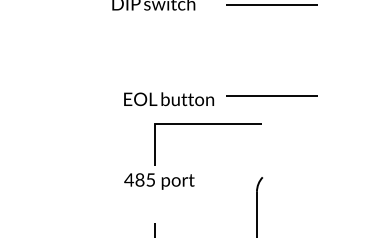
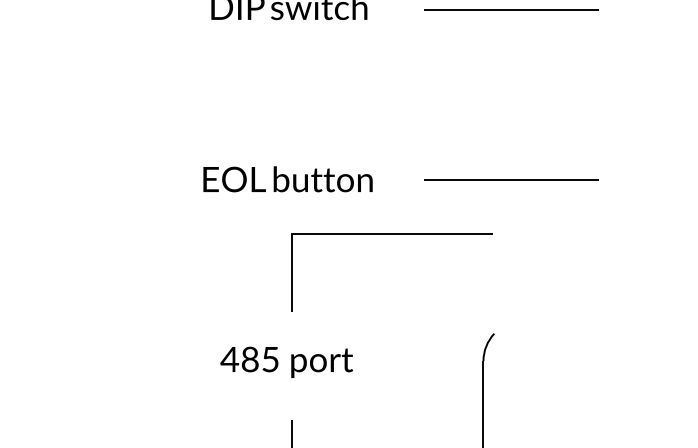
text: (168, 99) -> (286, 179), moved
text: (159, 181) -> (286, 362), moved

